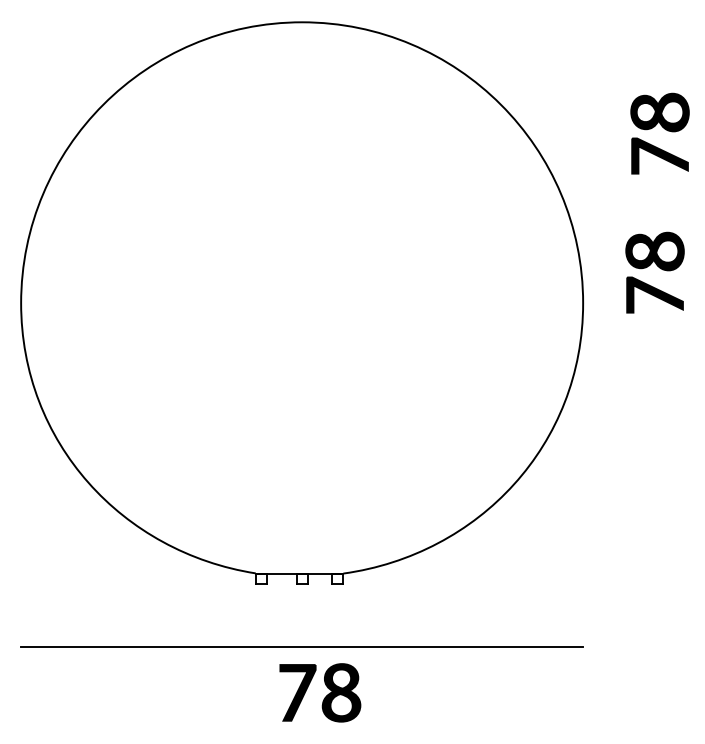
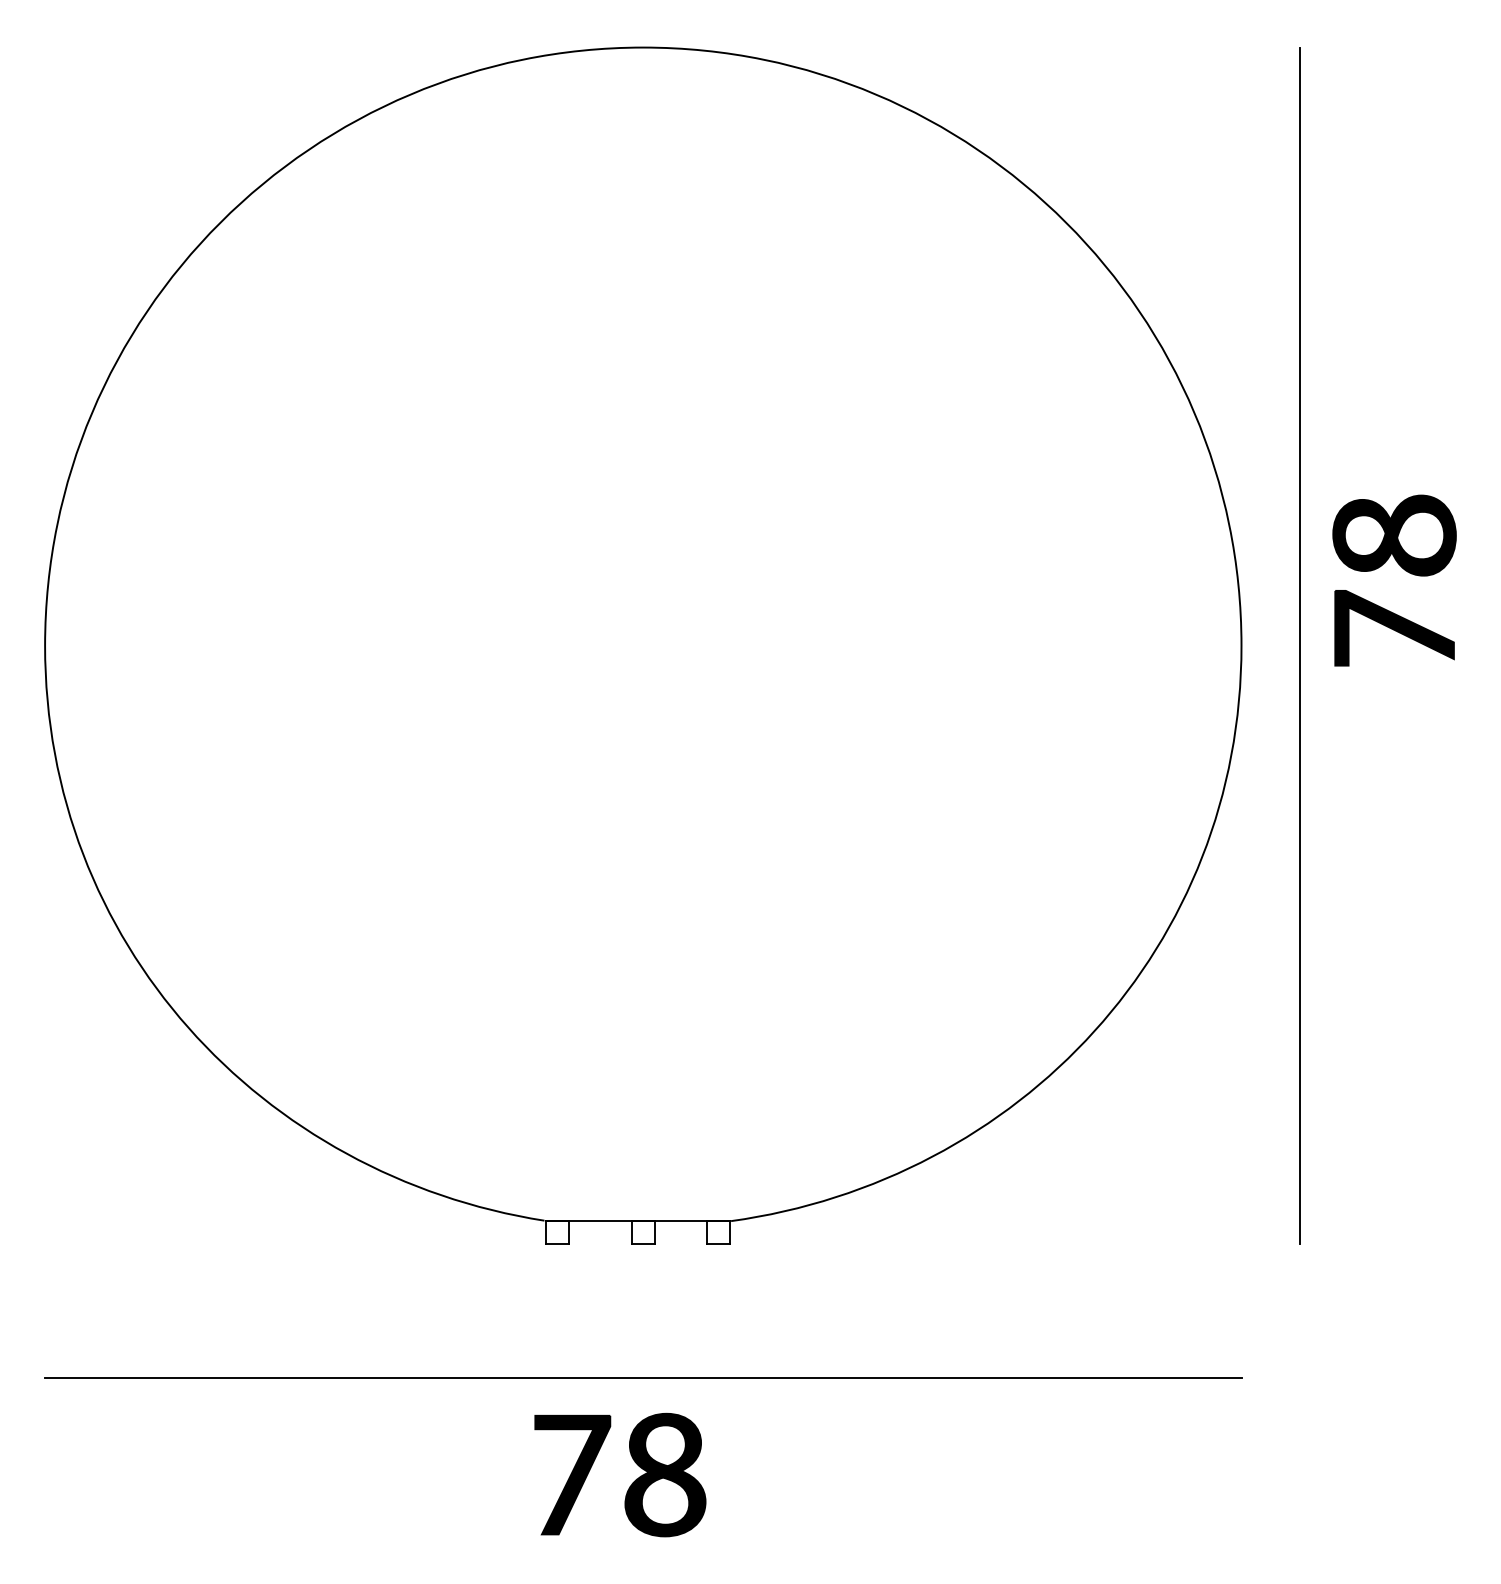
part: (663, 128) -> (1412, 273), removed
line: (610, 303) -> (1299, 646), added
part: (325, 696) -> (631, 1482), moved

